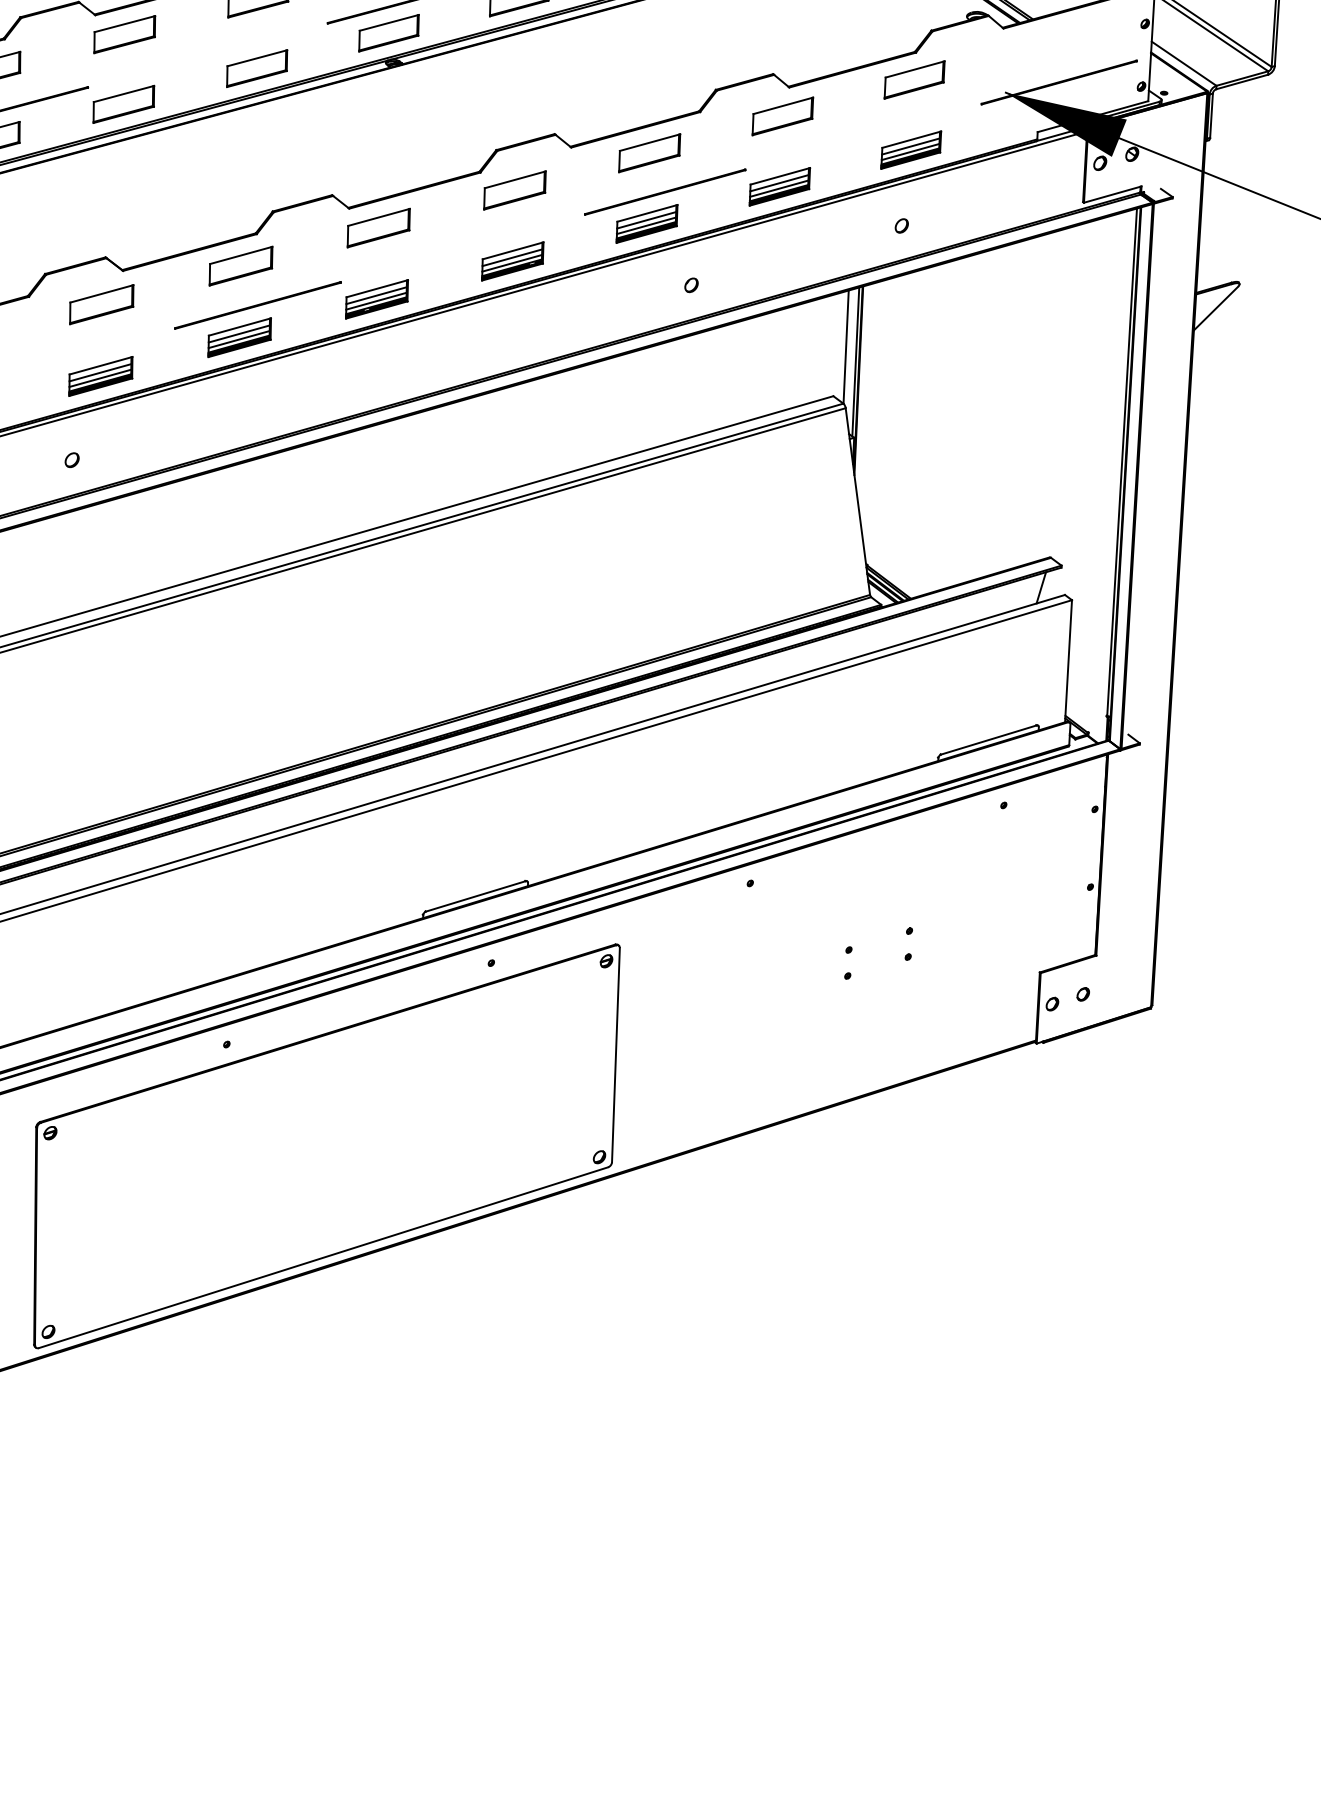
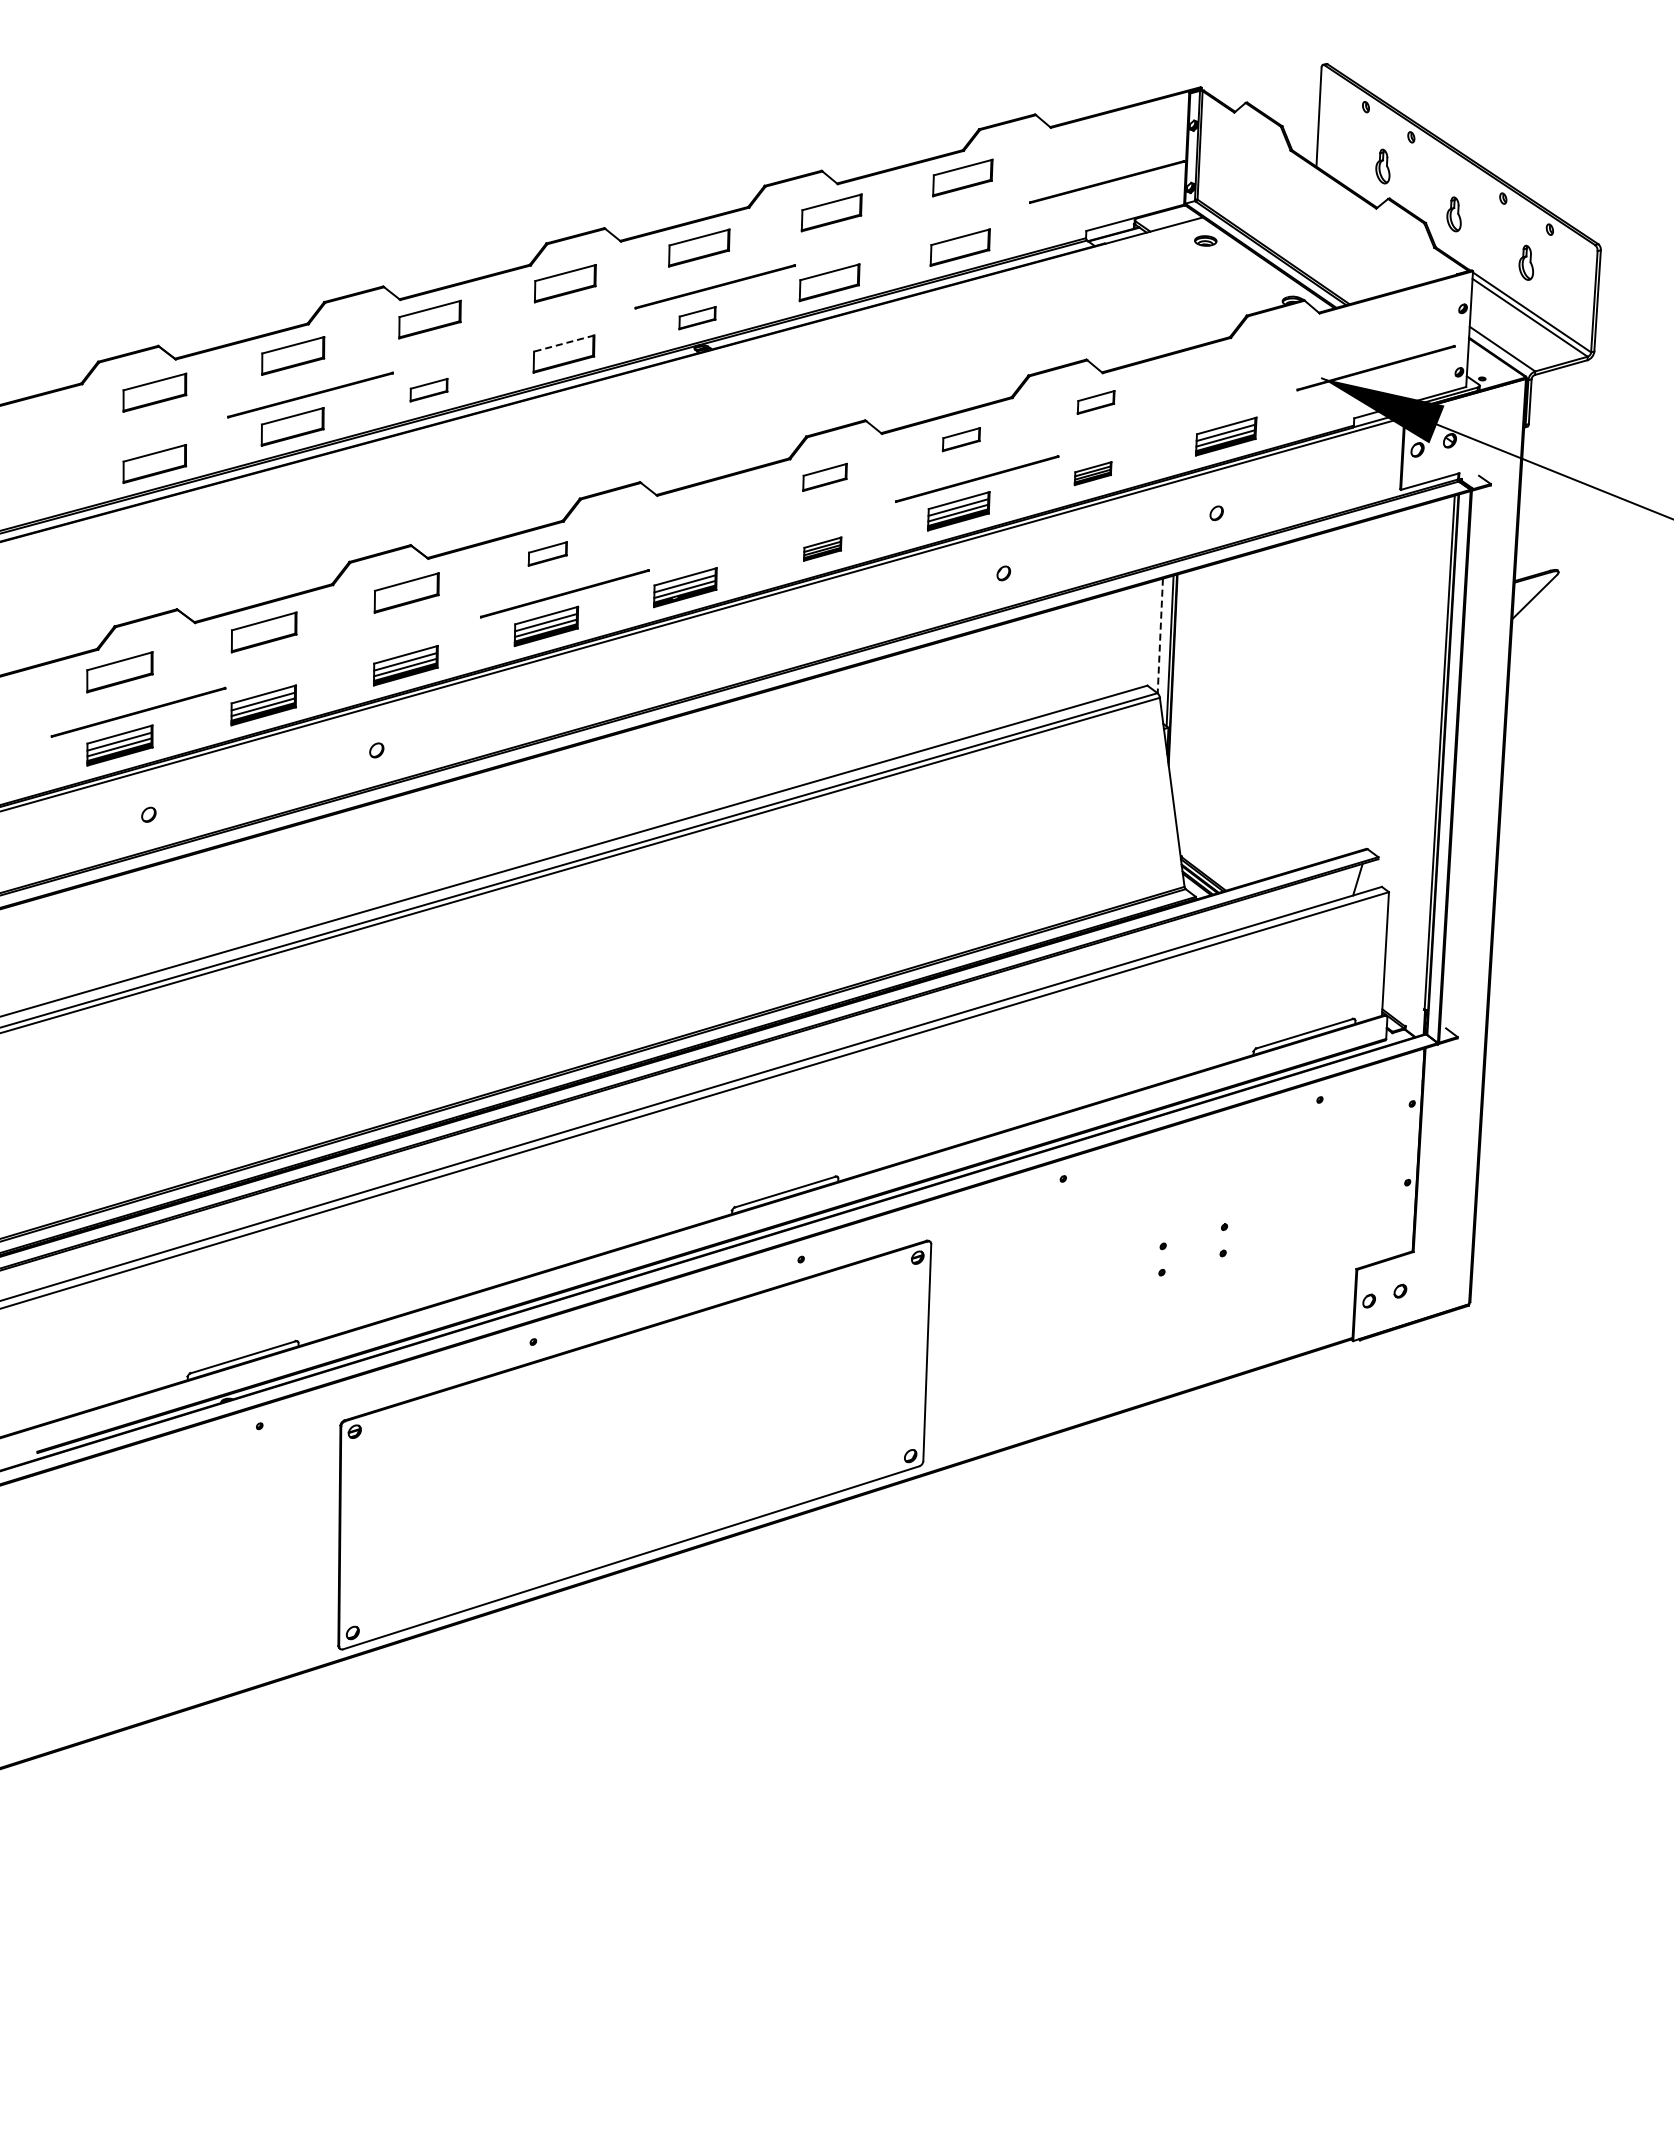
part: (388, 32) -> (697, 317), size x0.6
line: (256, 58) -> (563, 343), solid -> dashed
part: (914, 79) -> (1229, 365), removed
part: (123, 103) -> (428, 389), size x0.6
part: (782, 116) -> (1095, 402), size x0.6
part: (649, 153) -> (961, 439), size x0.6
part: (779, 186) -> (1092, 473), size x0.6
part: (514, 190) -> (824, 477), size x0.7
part: (378, 228) -> (686, 515), removed
part: (512, 260) -> (822, 548), size x0.6
part: (240, 265) -> (547, 553), size x0.6
line: (846, 347) -> (1160, 636), solid -> dashed

